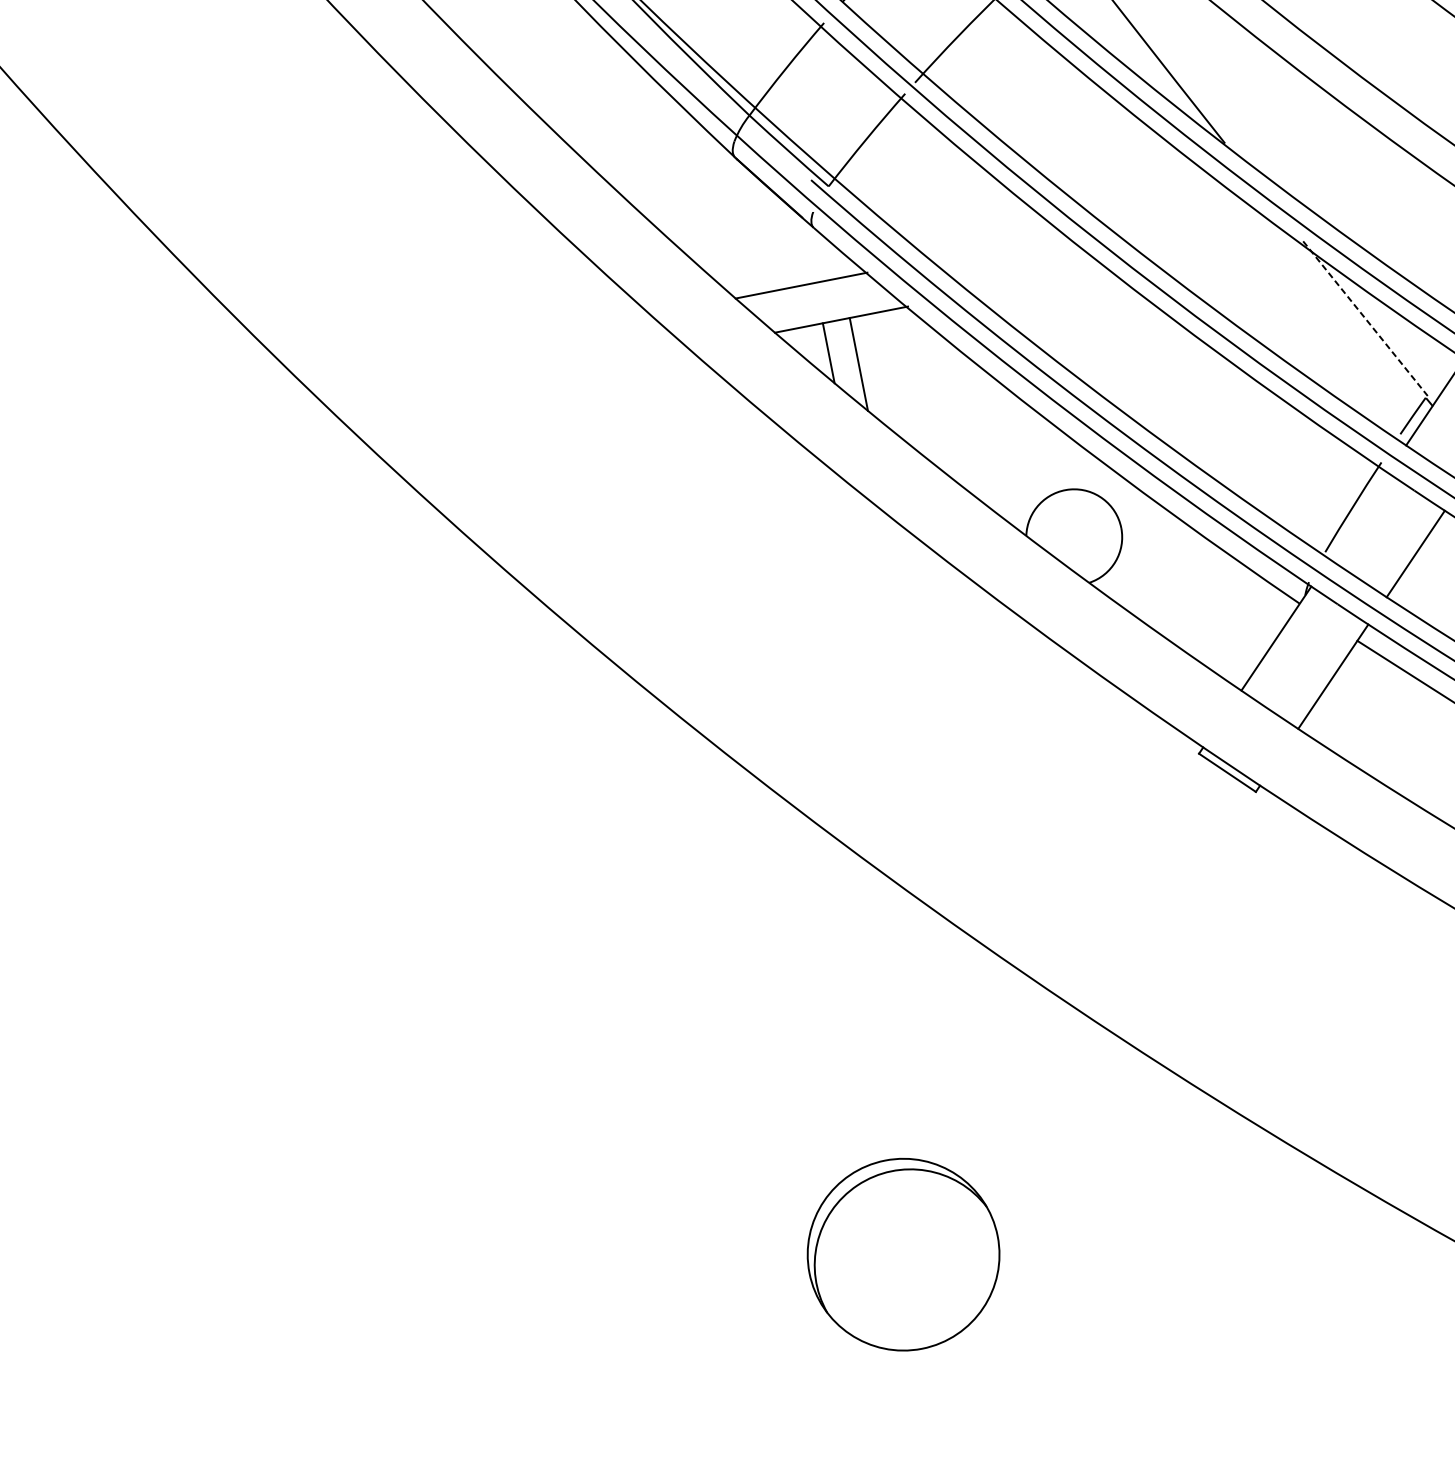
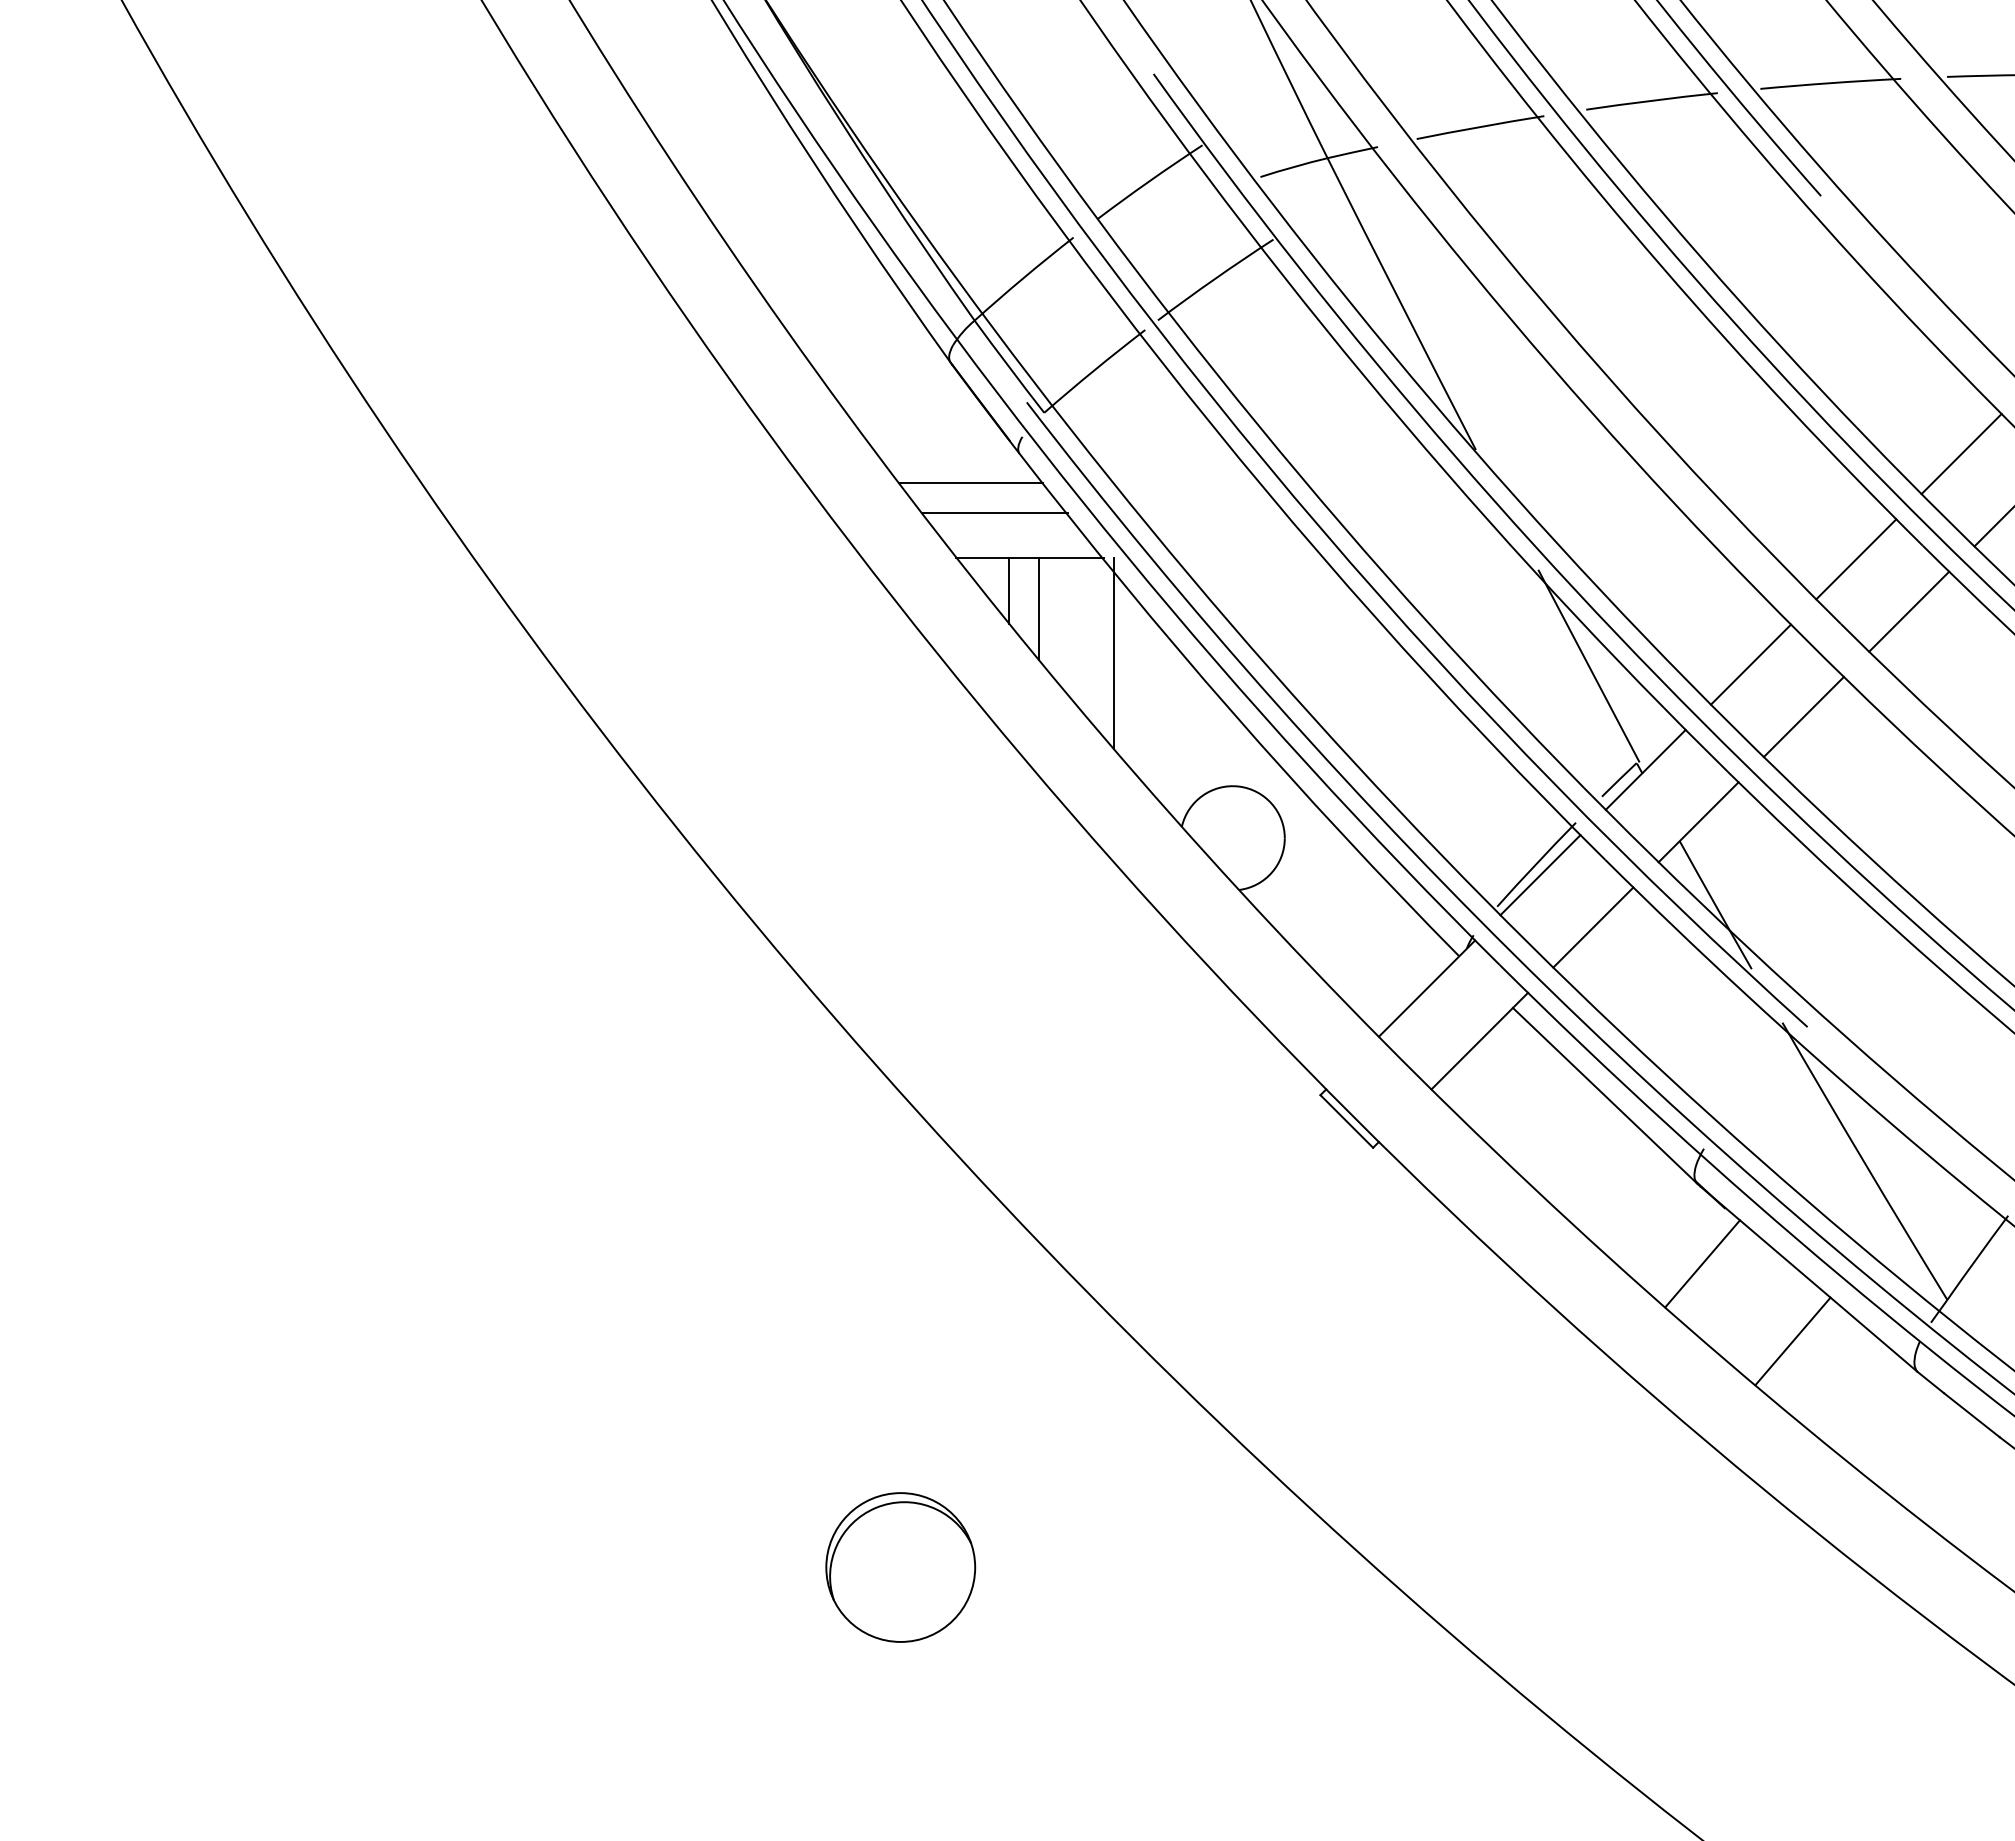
line: (774, 263) -> (970, 483), added
line: (1365, 319) -> (1588, 666), dashed -> solid
line: (933, 390) -> (1113, 652), added
line: (1358, 516) -> (1540, 875), added
part: (903, 1254) -> (900, 1567), size x0.71

